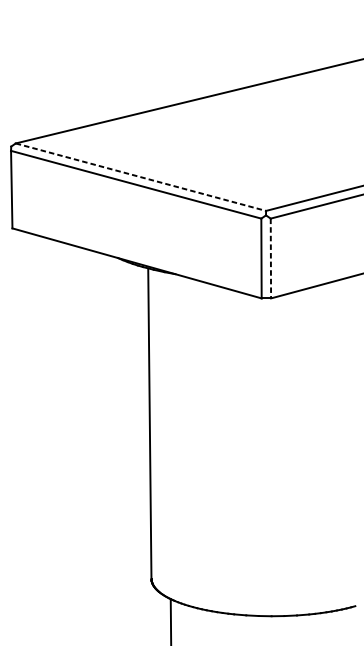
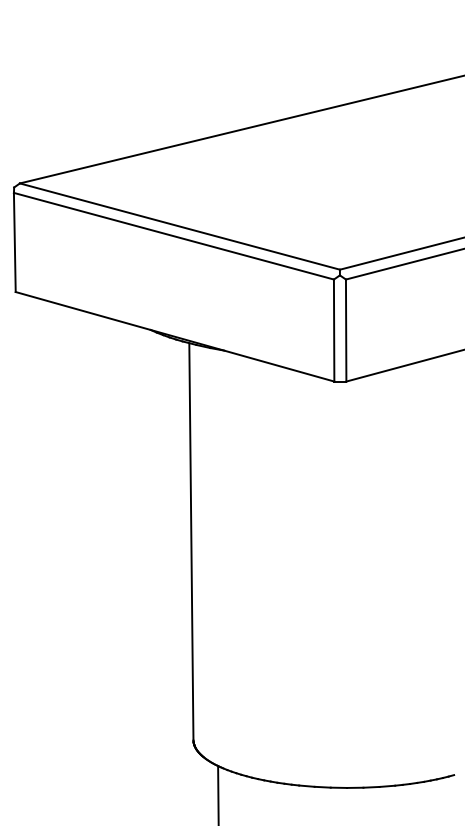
line: (140, 177) -> (179, 226), dashed -> solid
line: (271, 259) -> (346, 331), dashed -> solid

